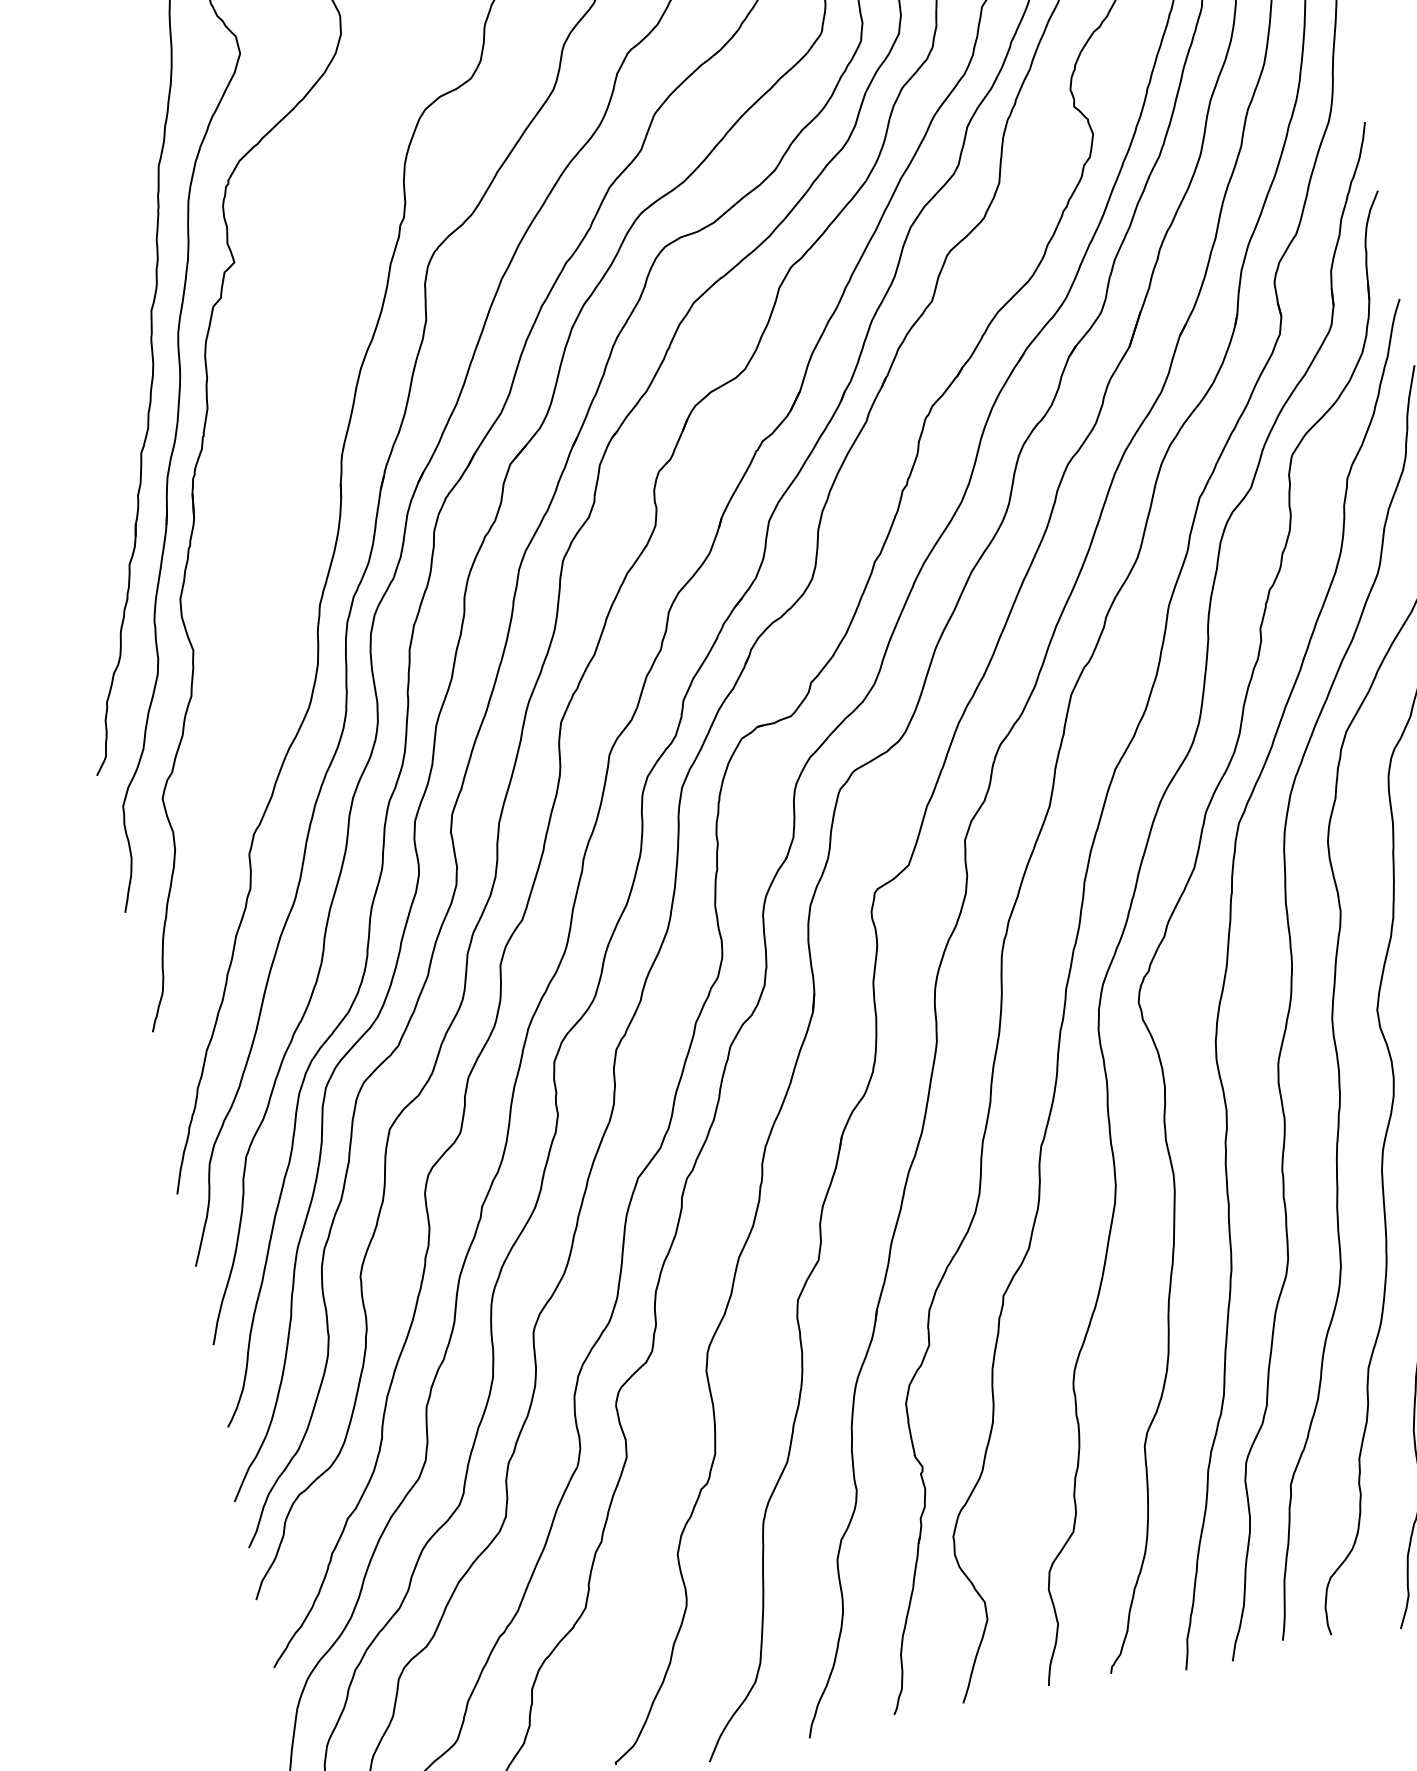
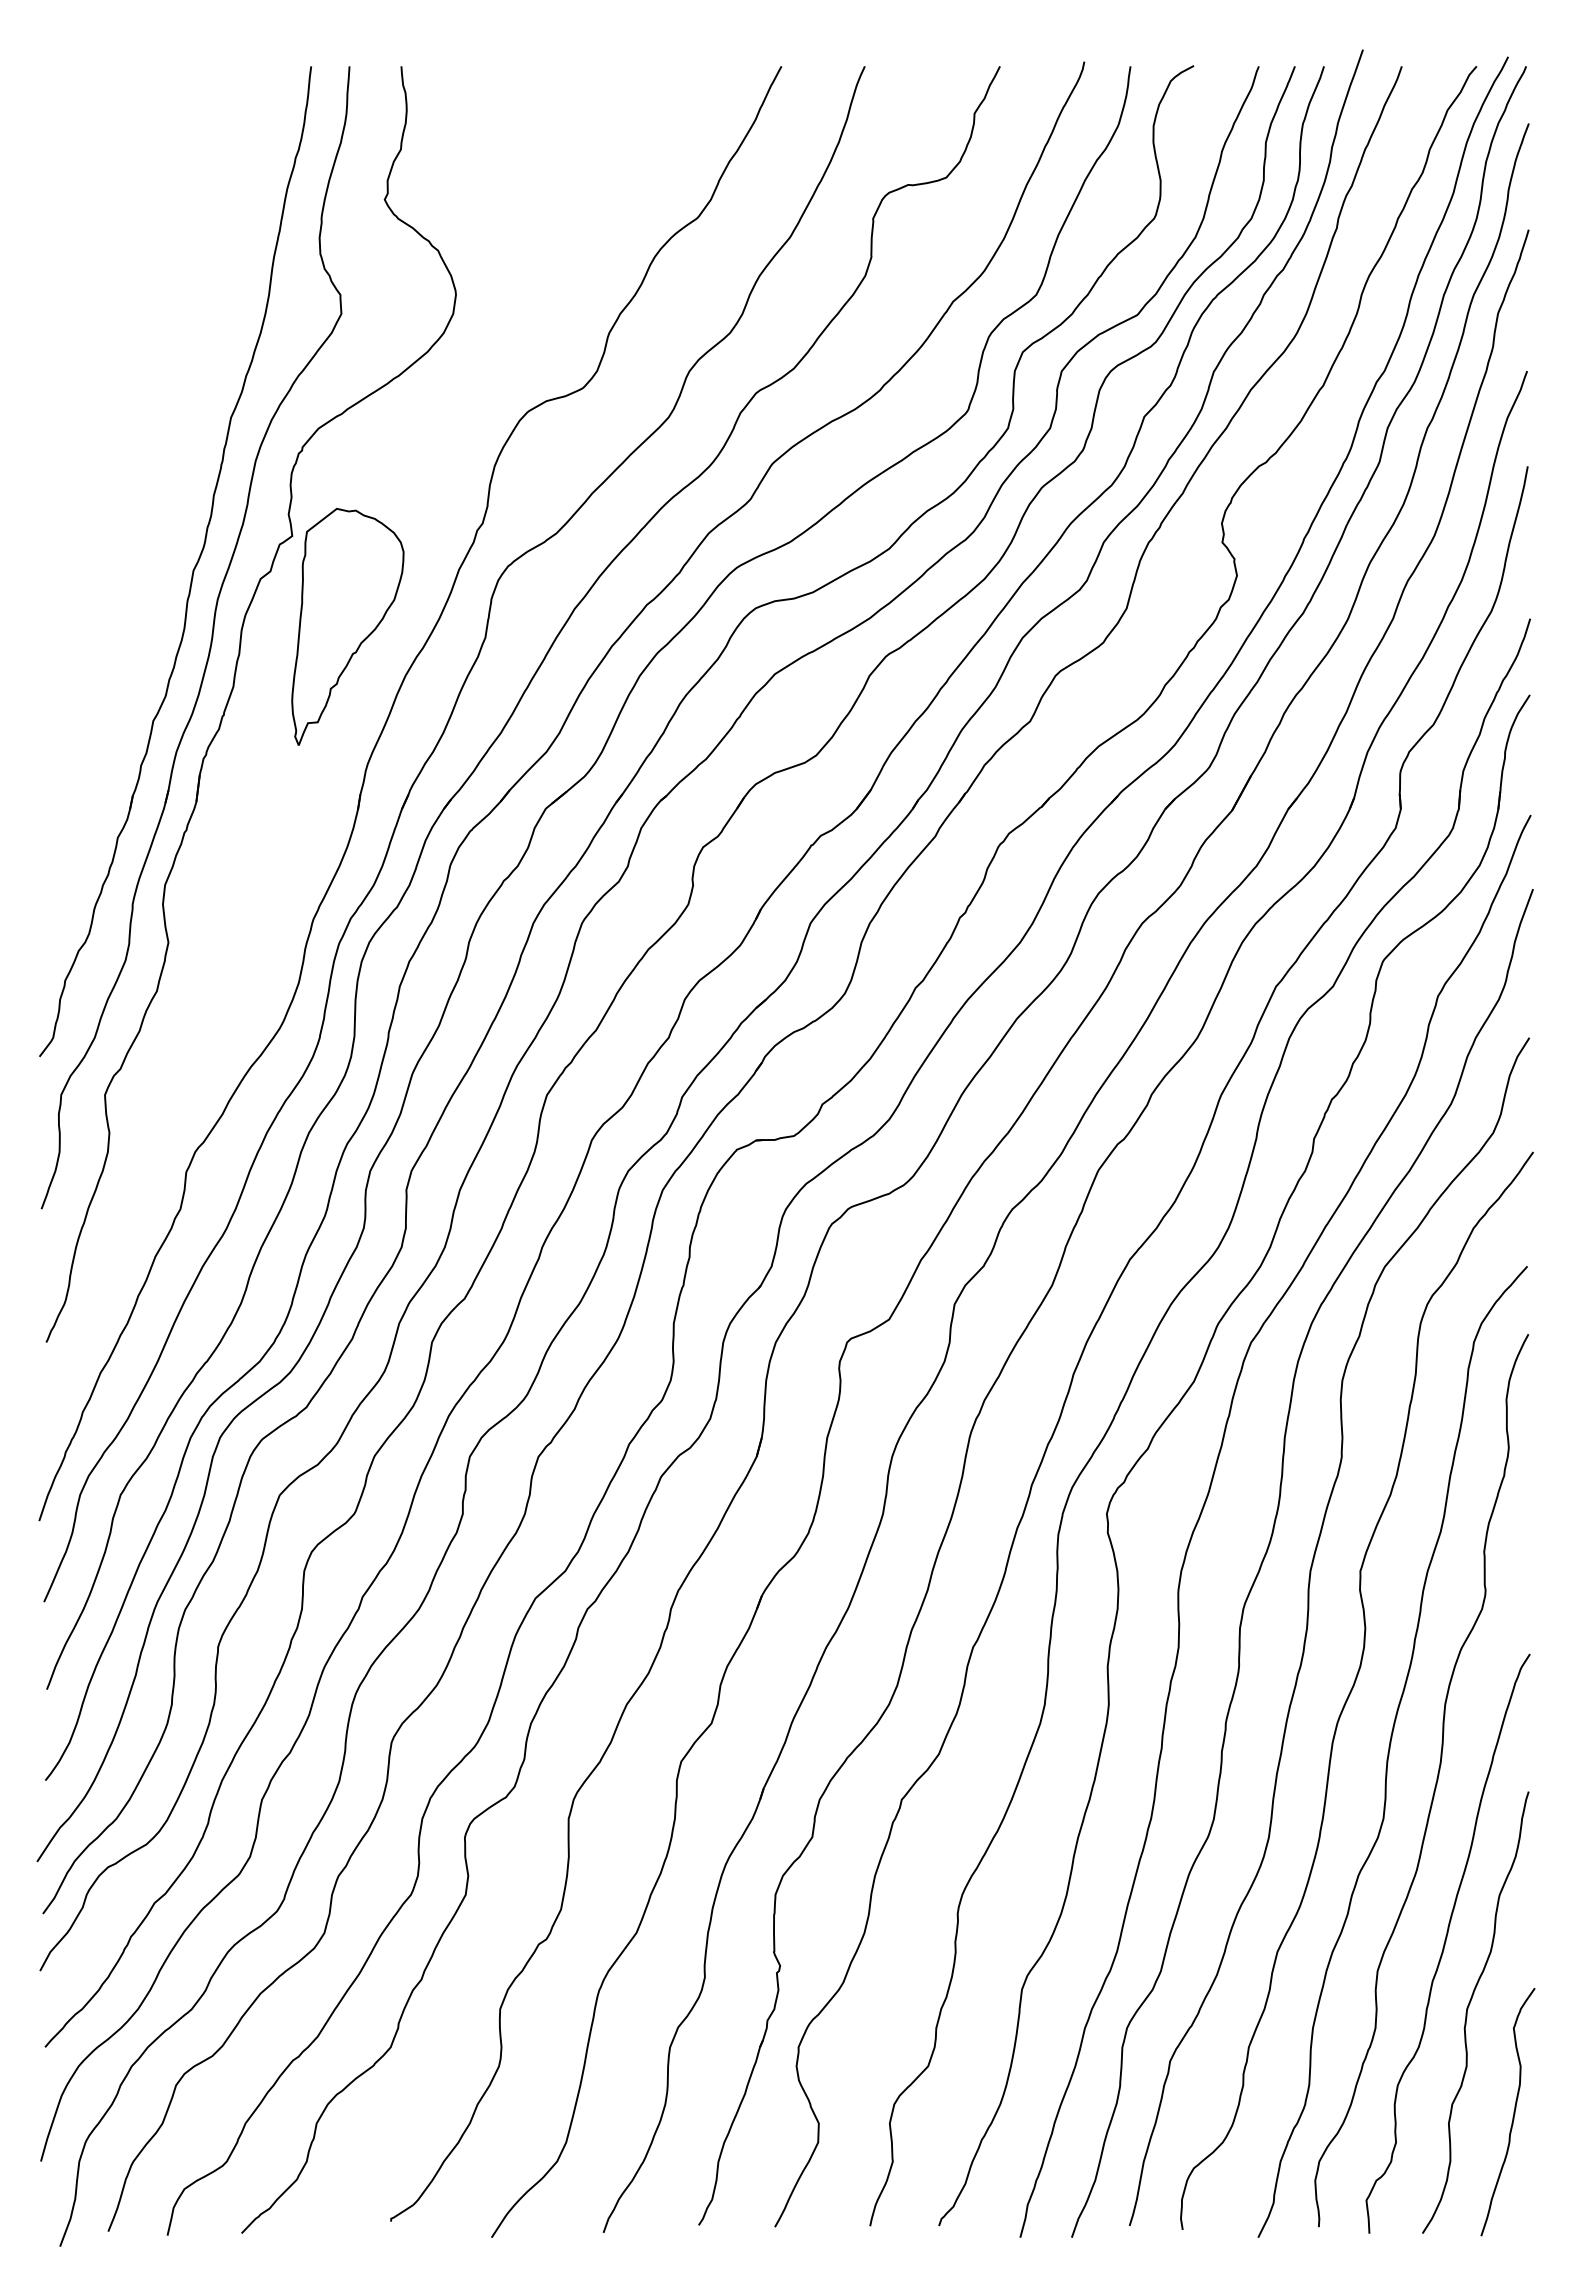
part: (299, 334) -> (347, 626), added

